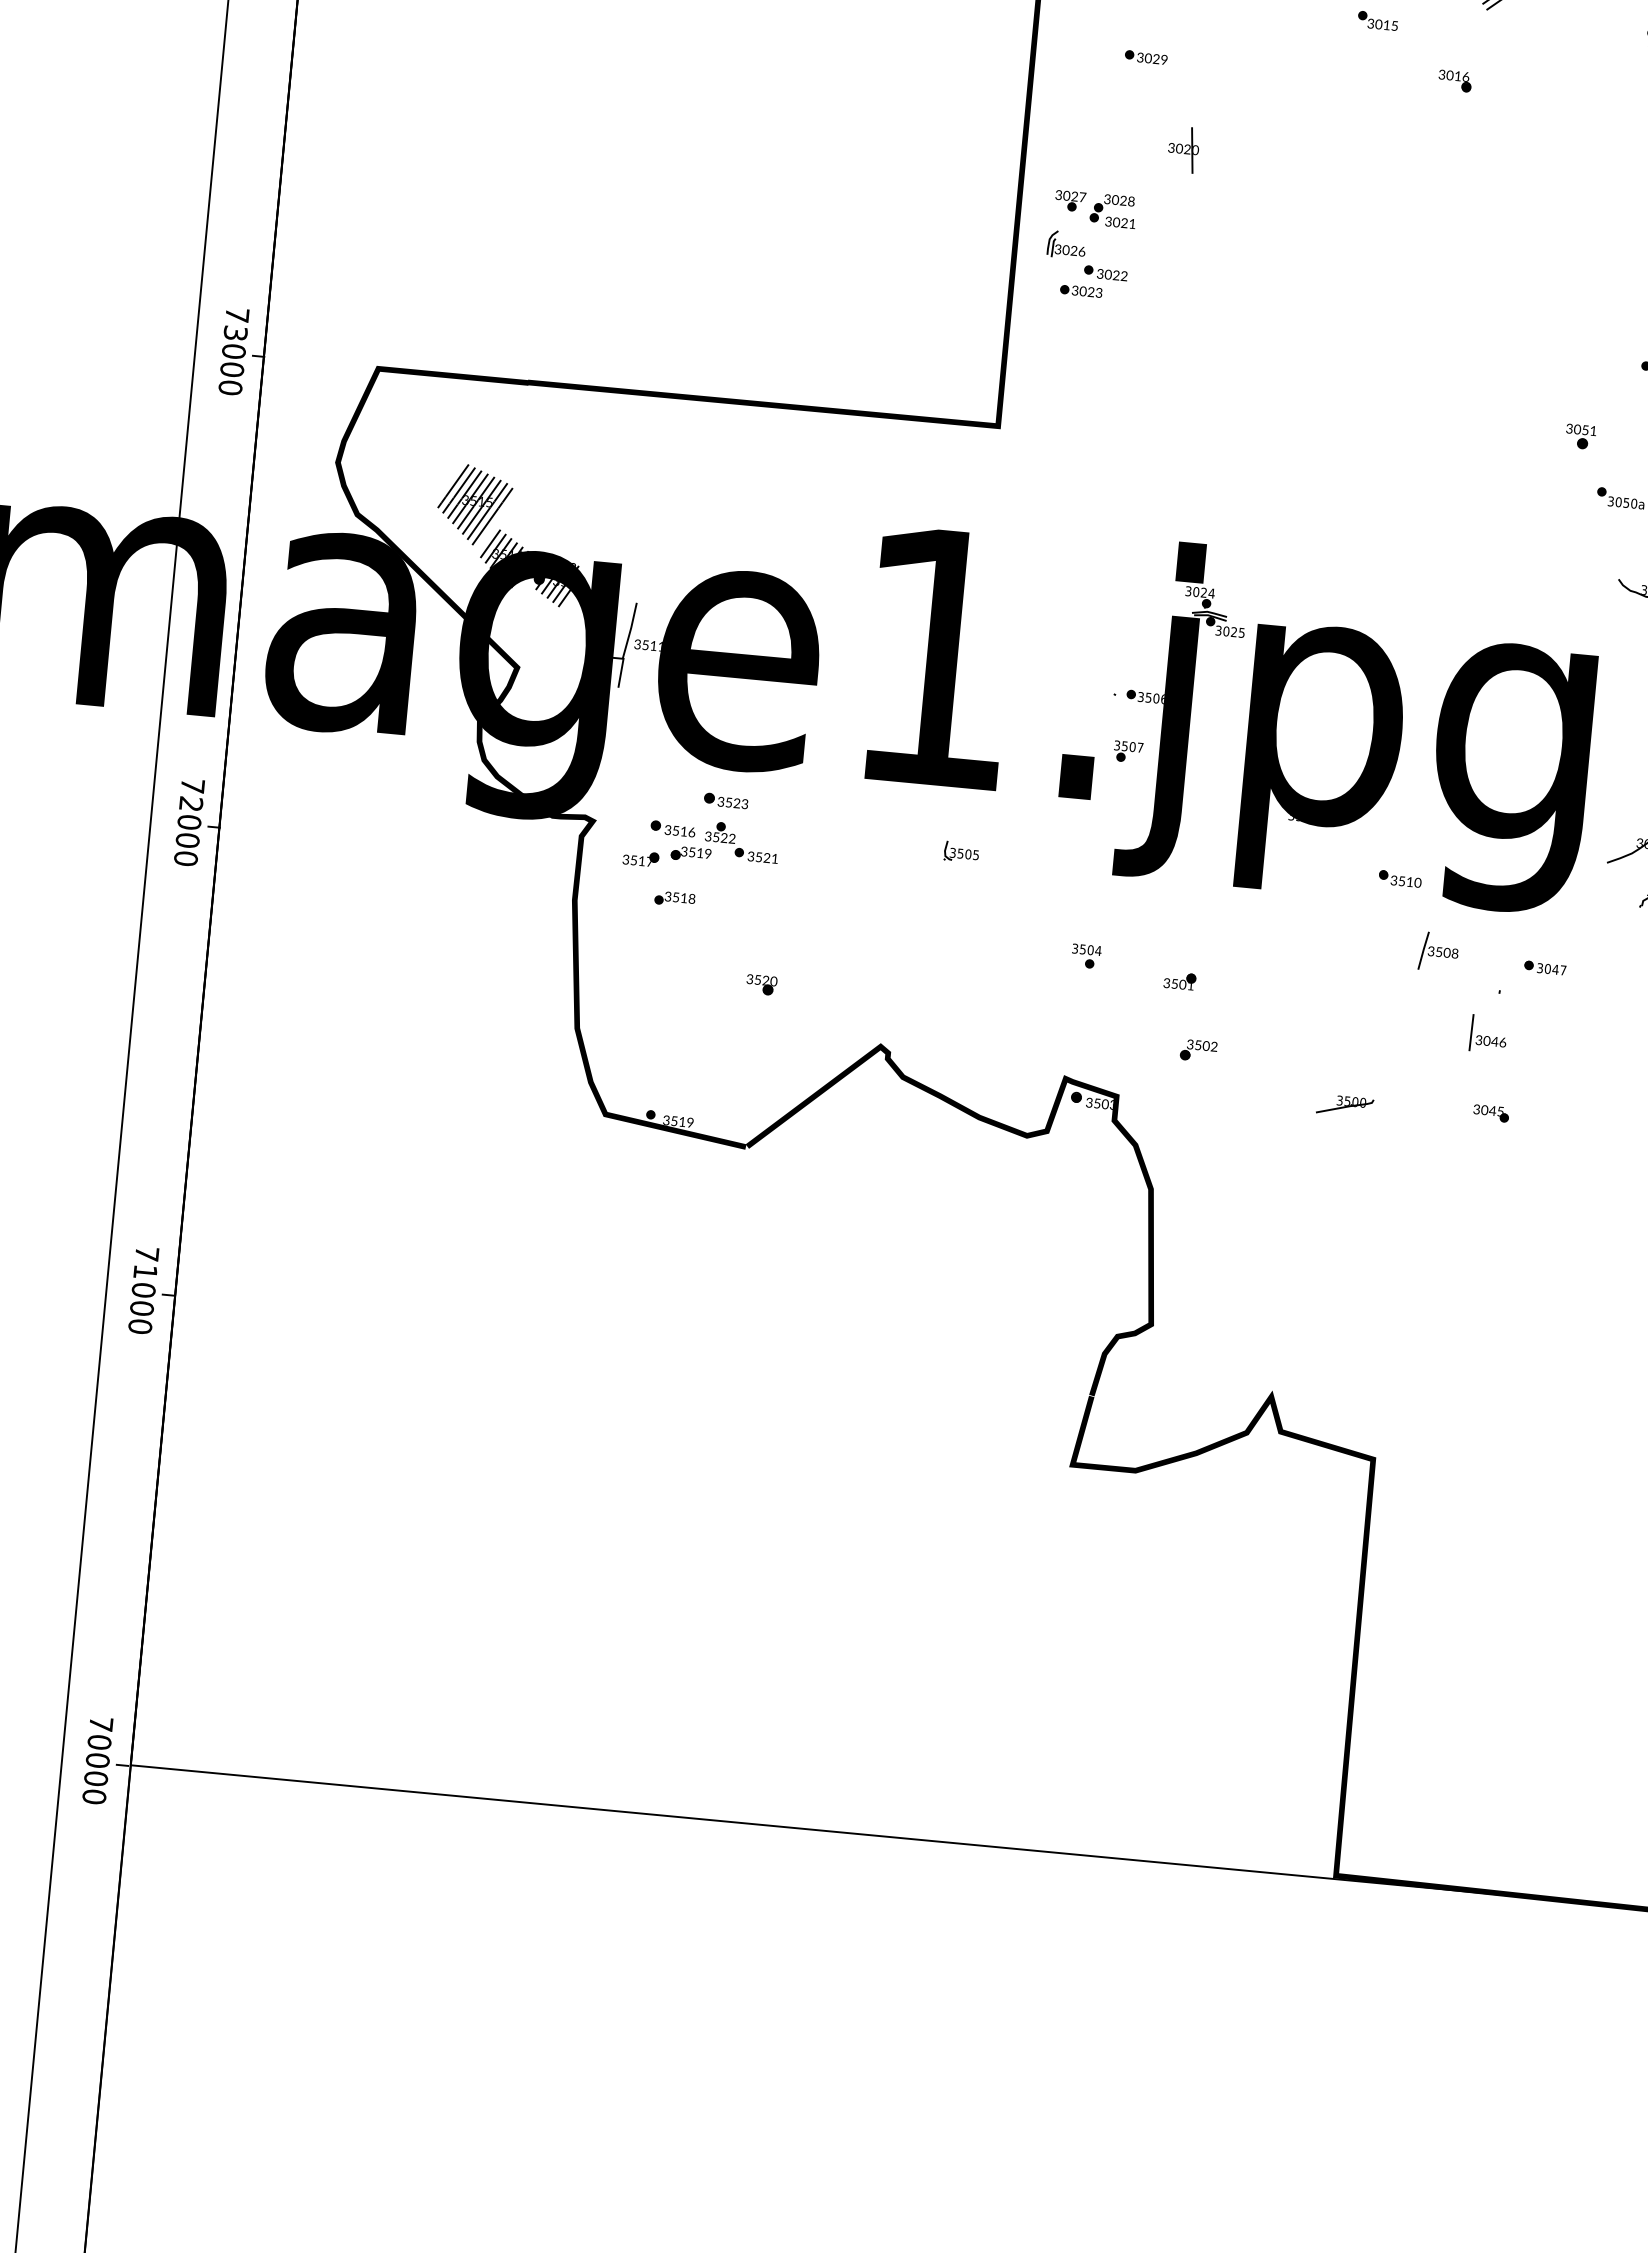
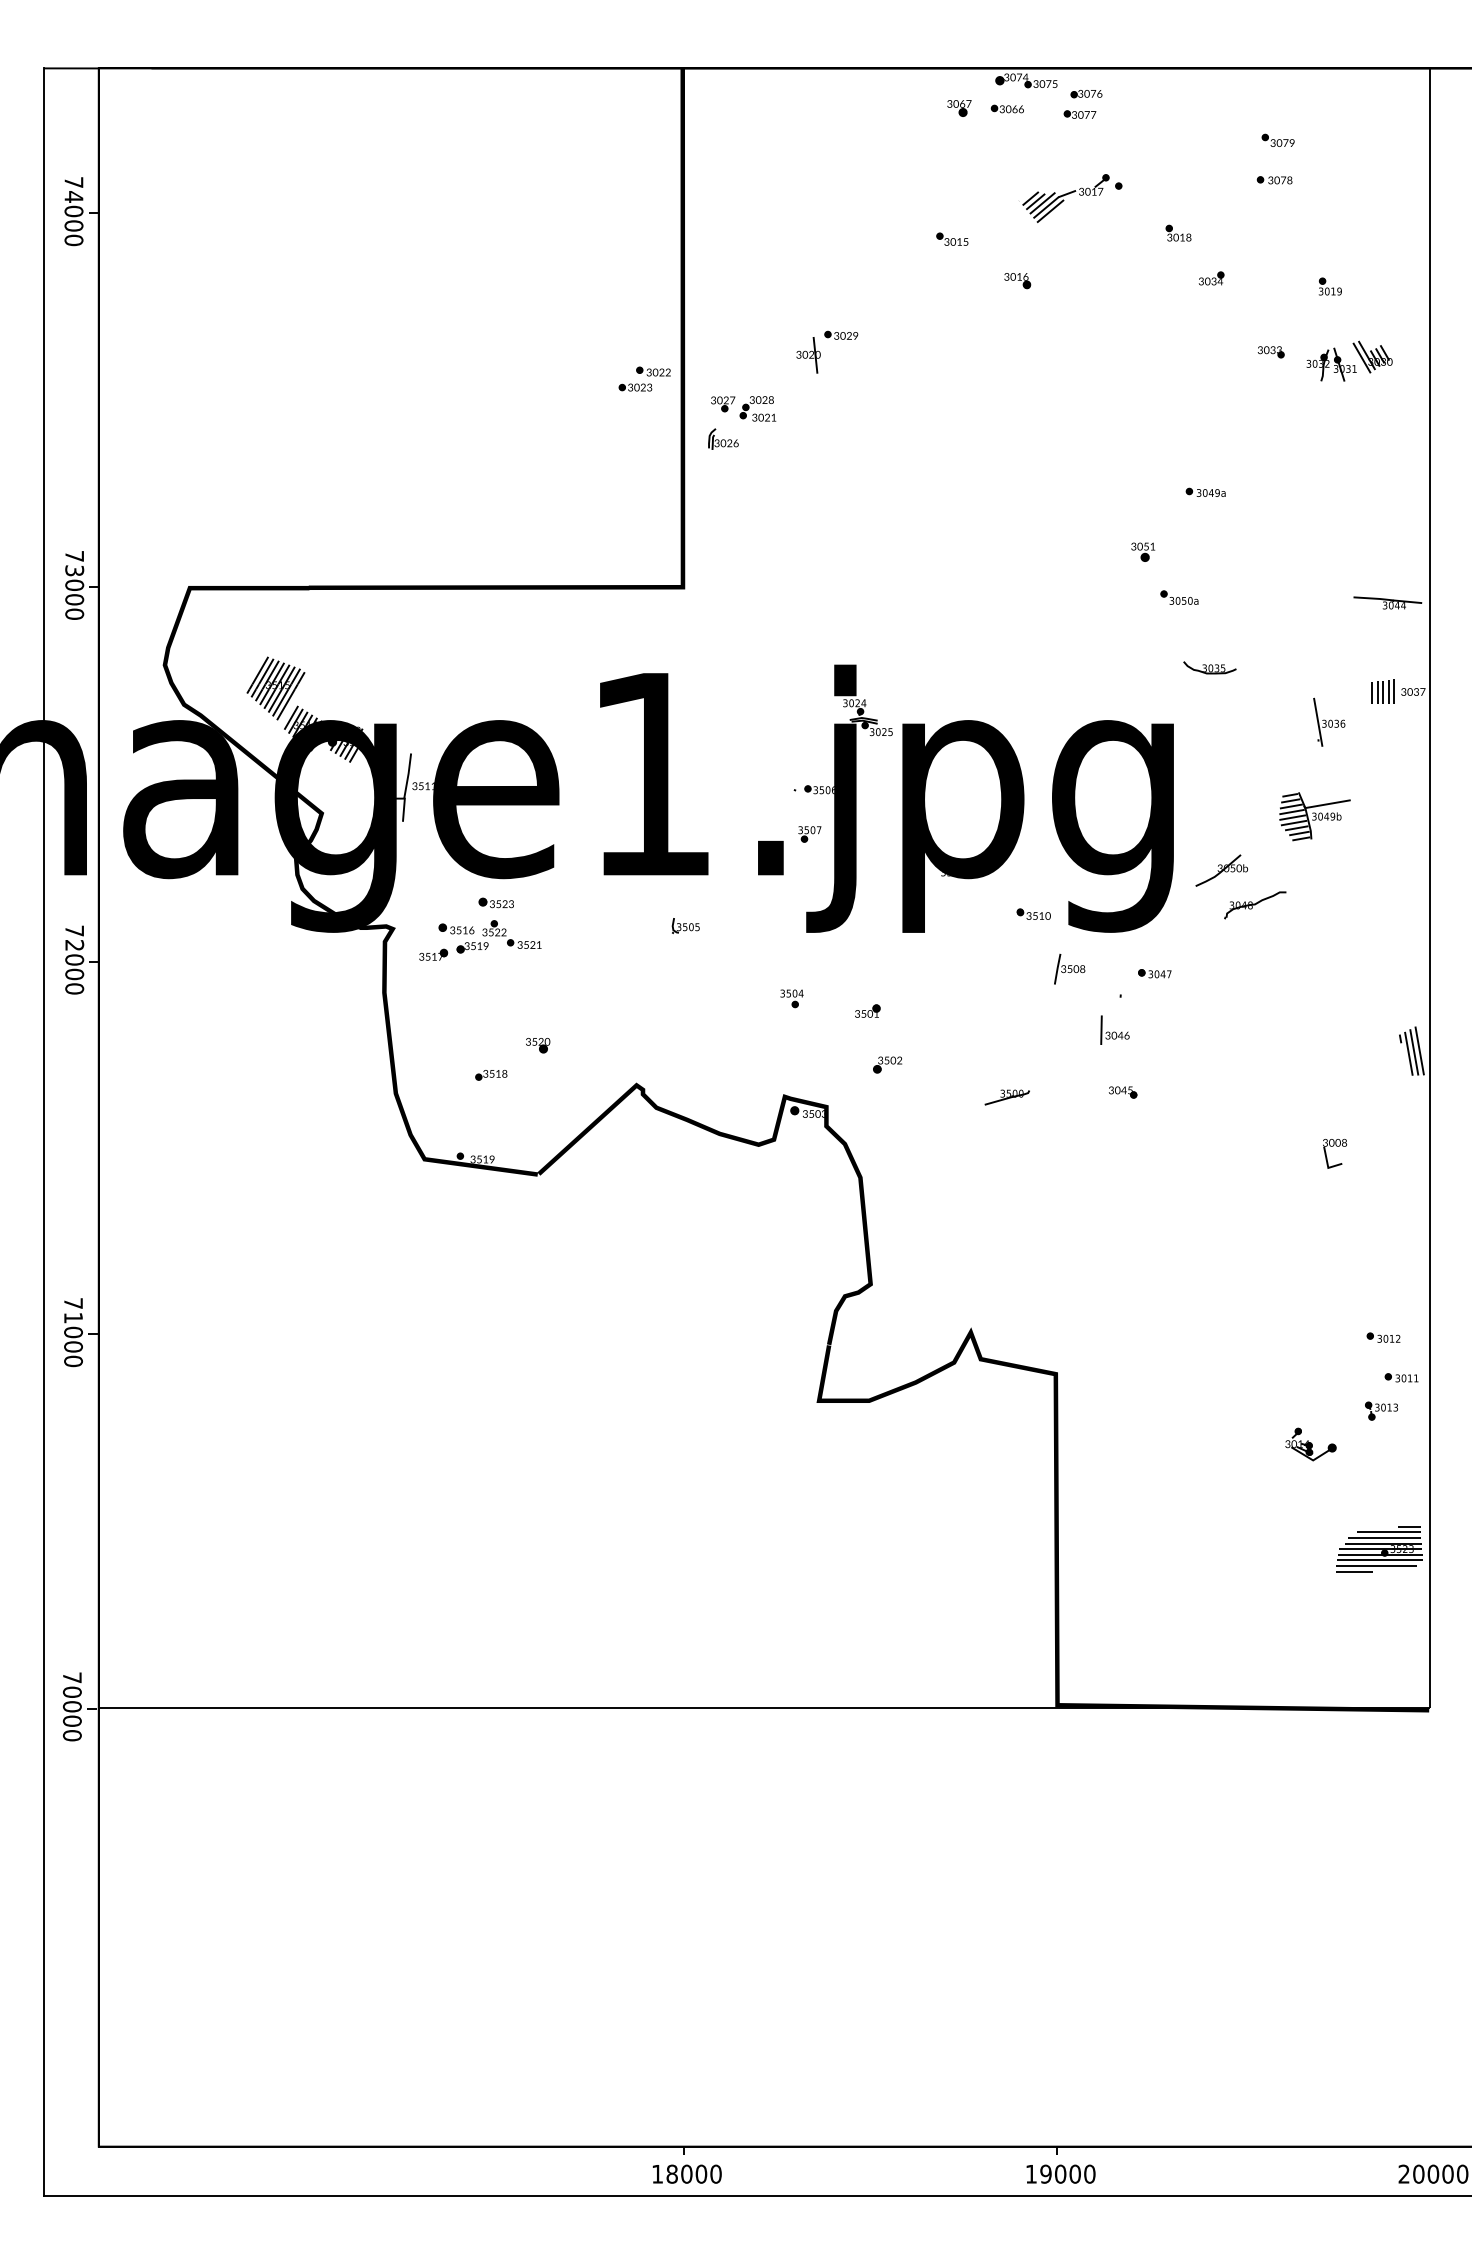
part: (1146, 56) -> (841, 334), moved
part: (1093, 280) -> (644, 378), moved
text: (675, 899) -> (491, 1075), moved

